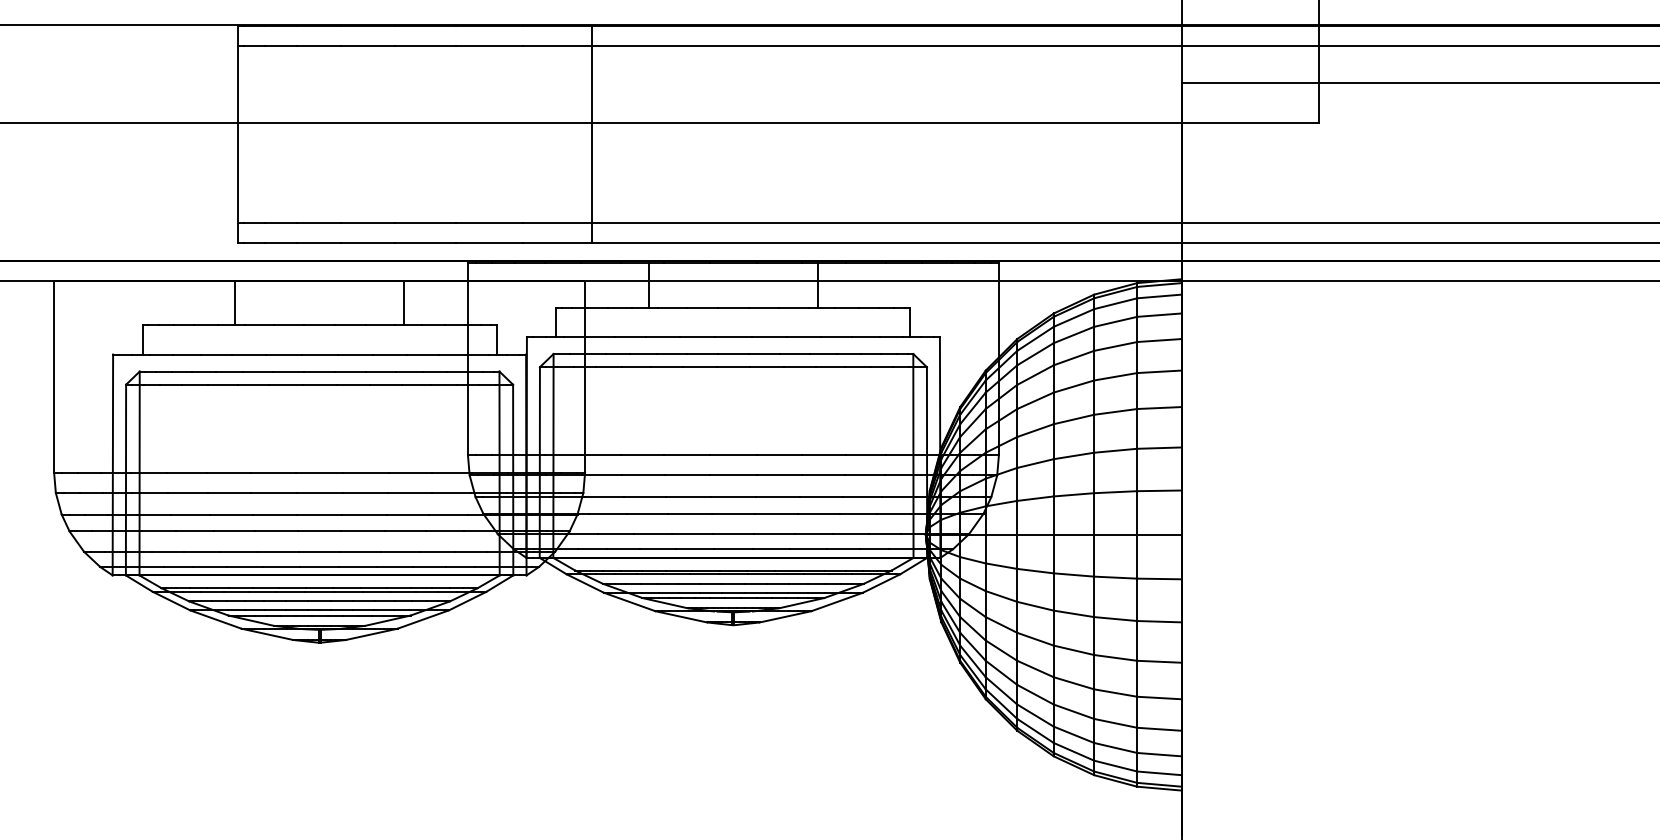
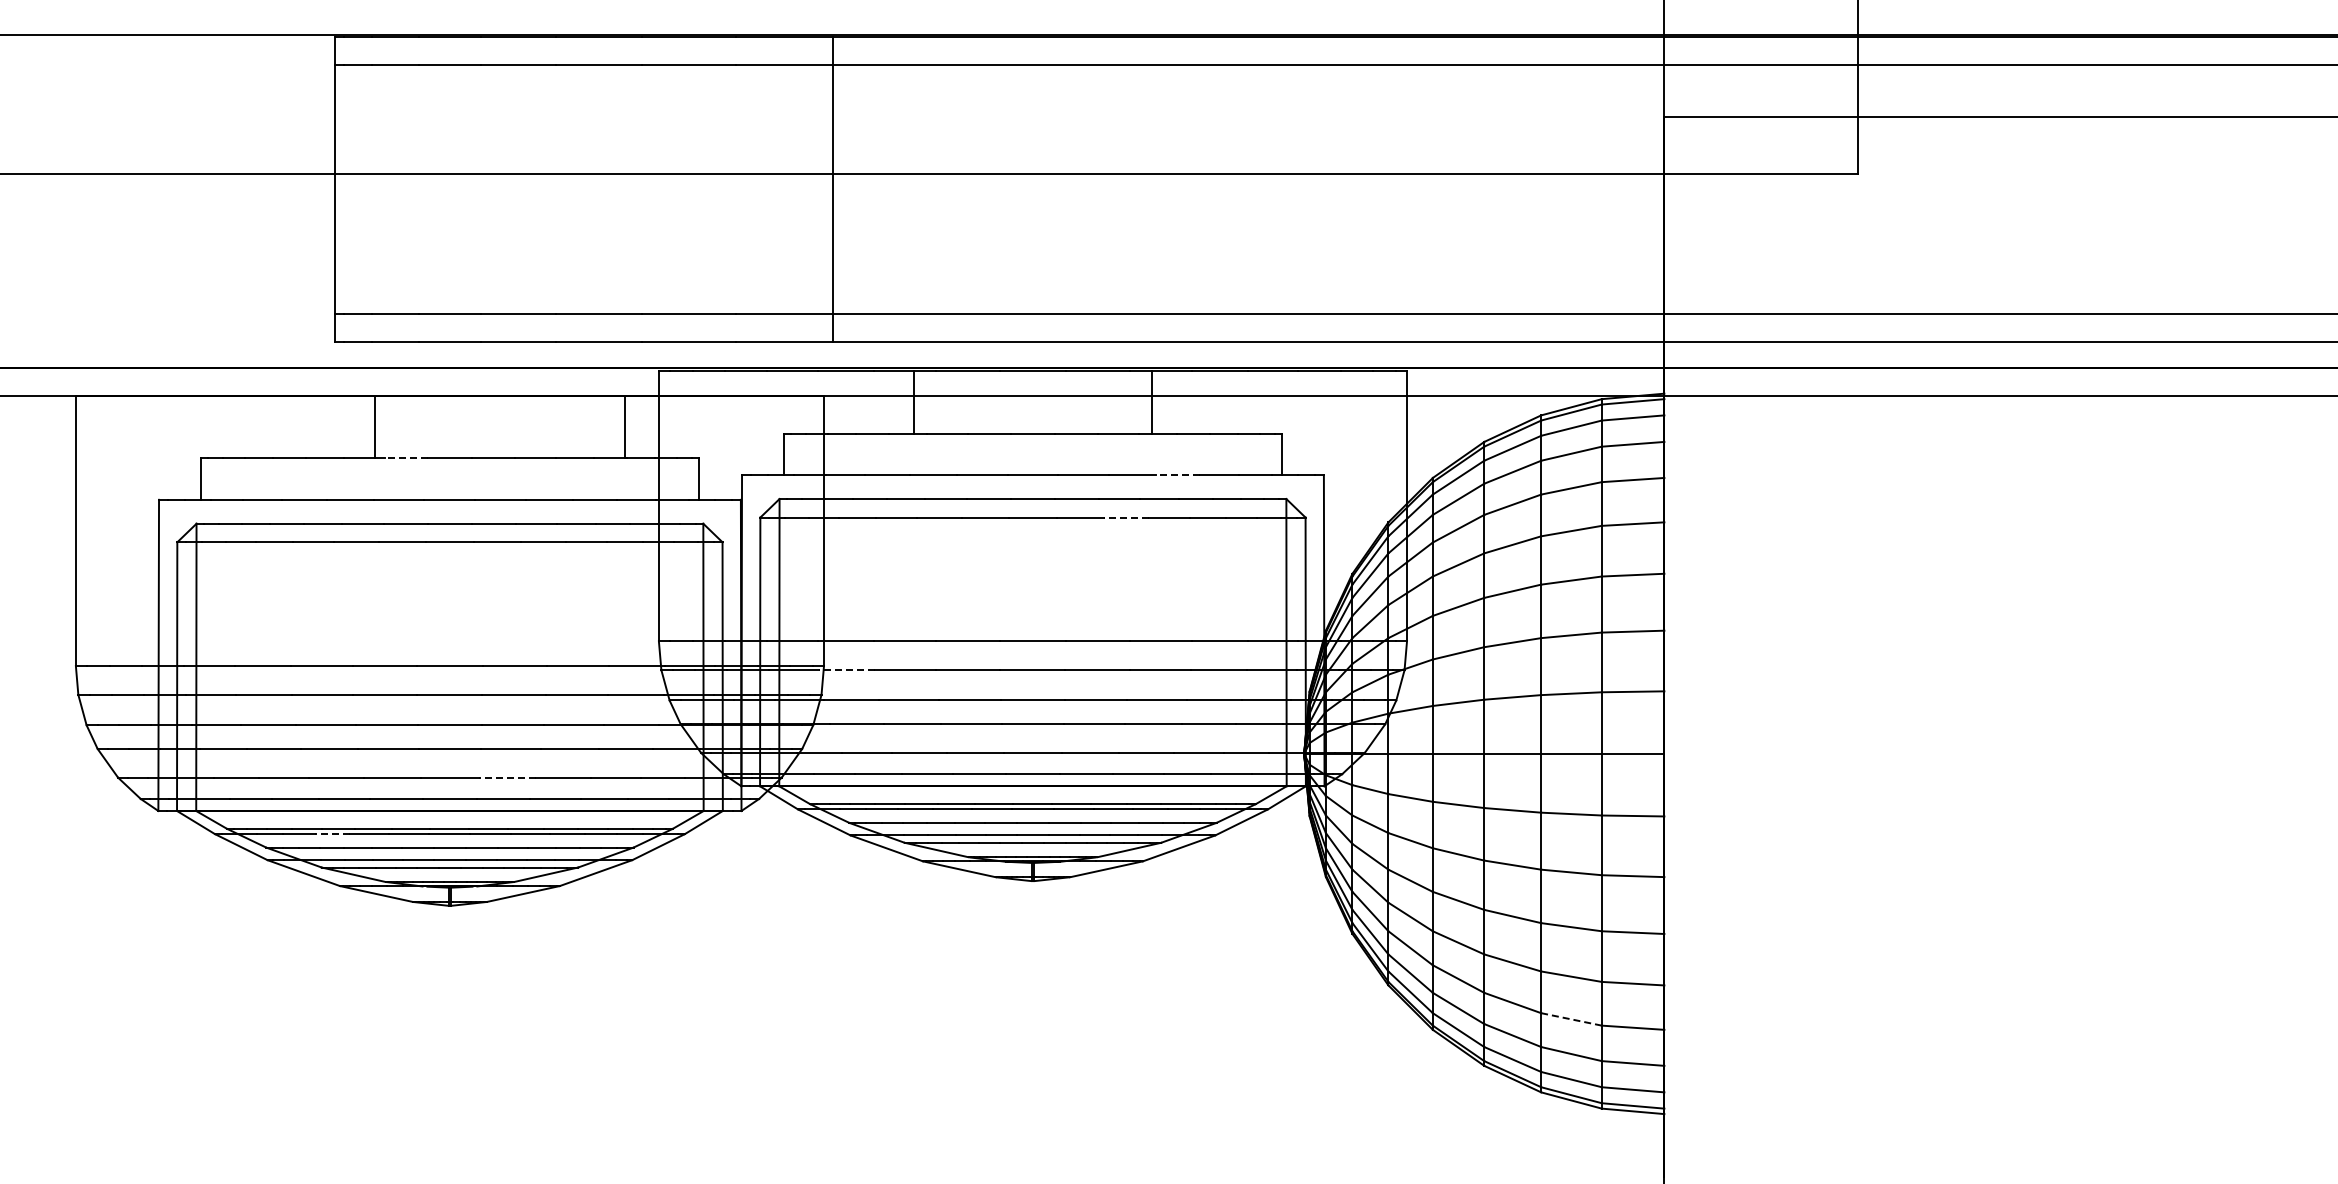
line: (234, 302) -> (374, 426), moved
line: (403, 302) -> (624, 426), moved
line: (288, 325) -> (406, 458), solid -> dashed
line: (836, 337) -> (1177, 475), solid -> dashed
line: (799, 367) -> (1125, 517), solid -> dashed
line: (601, 475) -> (846, 670), solid -> dashed
line: (360, 551) -> (507, 777), solid -> dashed
line: (236, 592) -> (332, 834), solid -> dashed
line: (1115, 723) -> (1571, 1019), solid -> dashed

